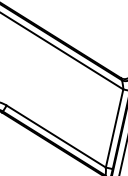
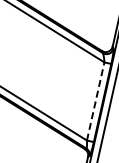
line: (114, 128) -> (95, 101), solid -> dashed

